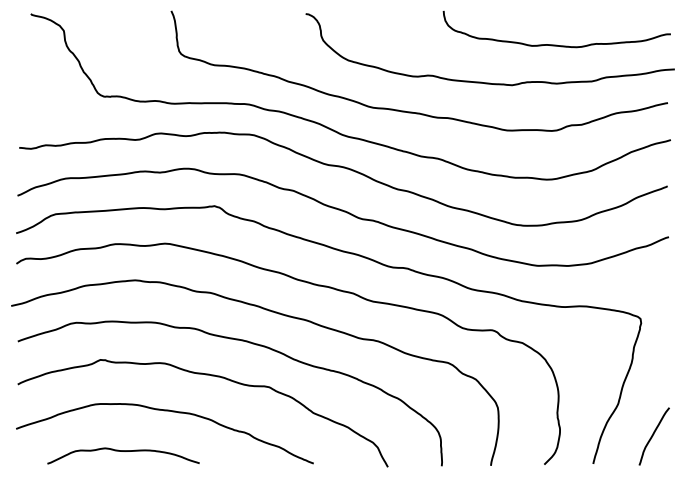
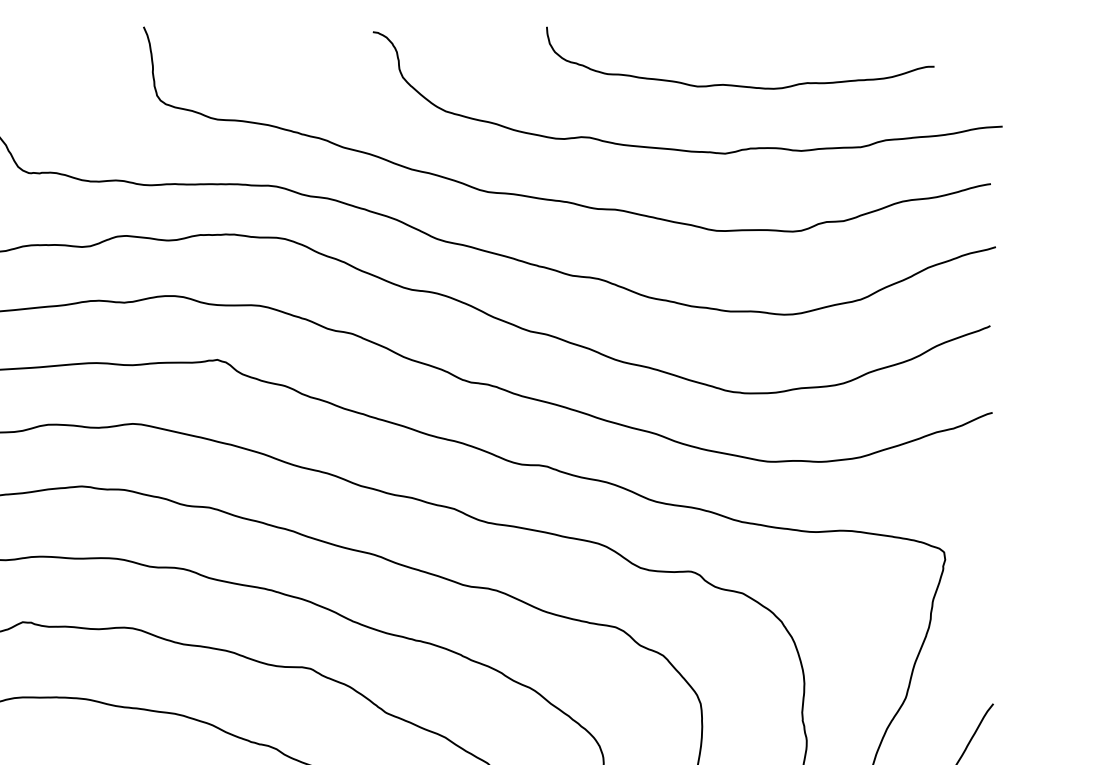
curve: (556, 44) -> (739, 84), moved

